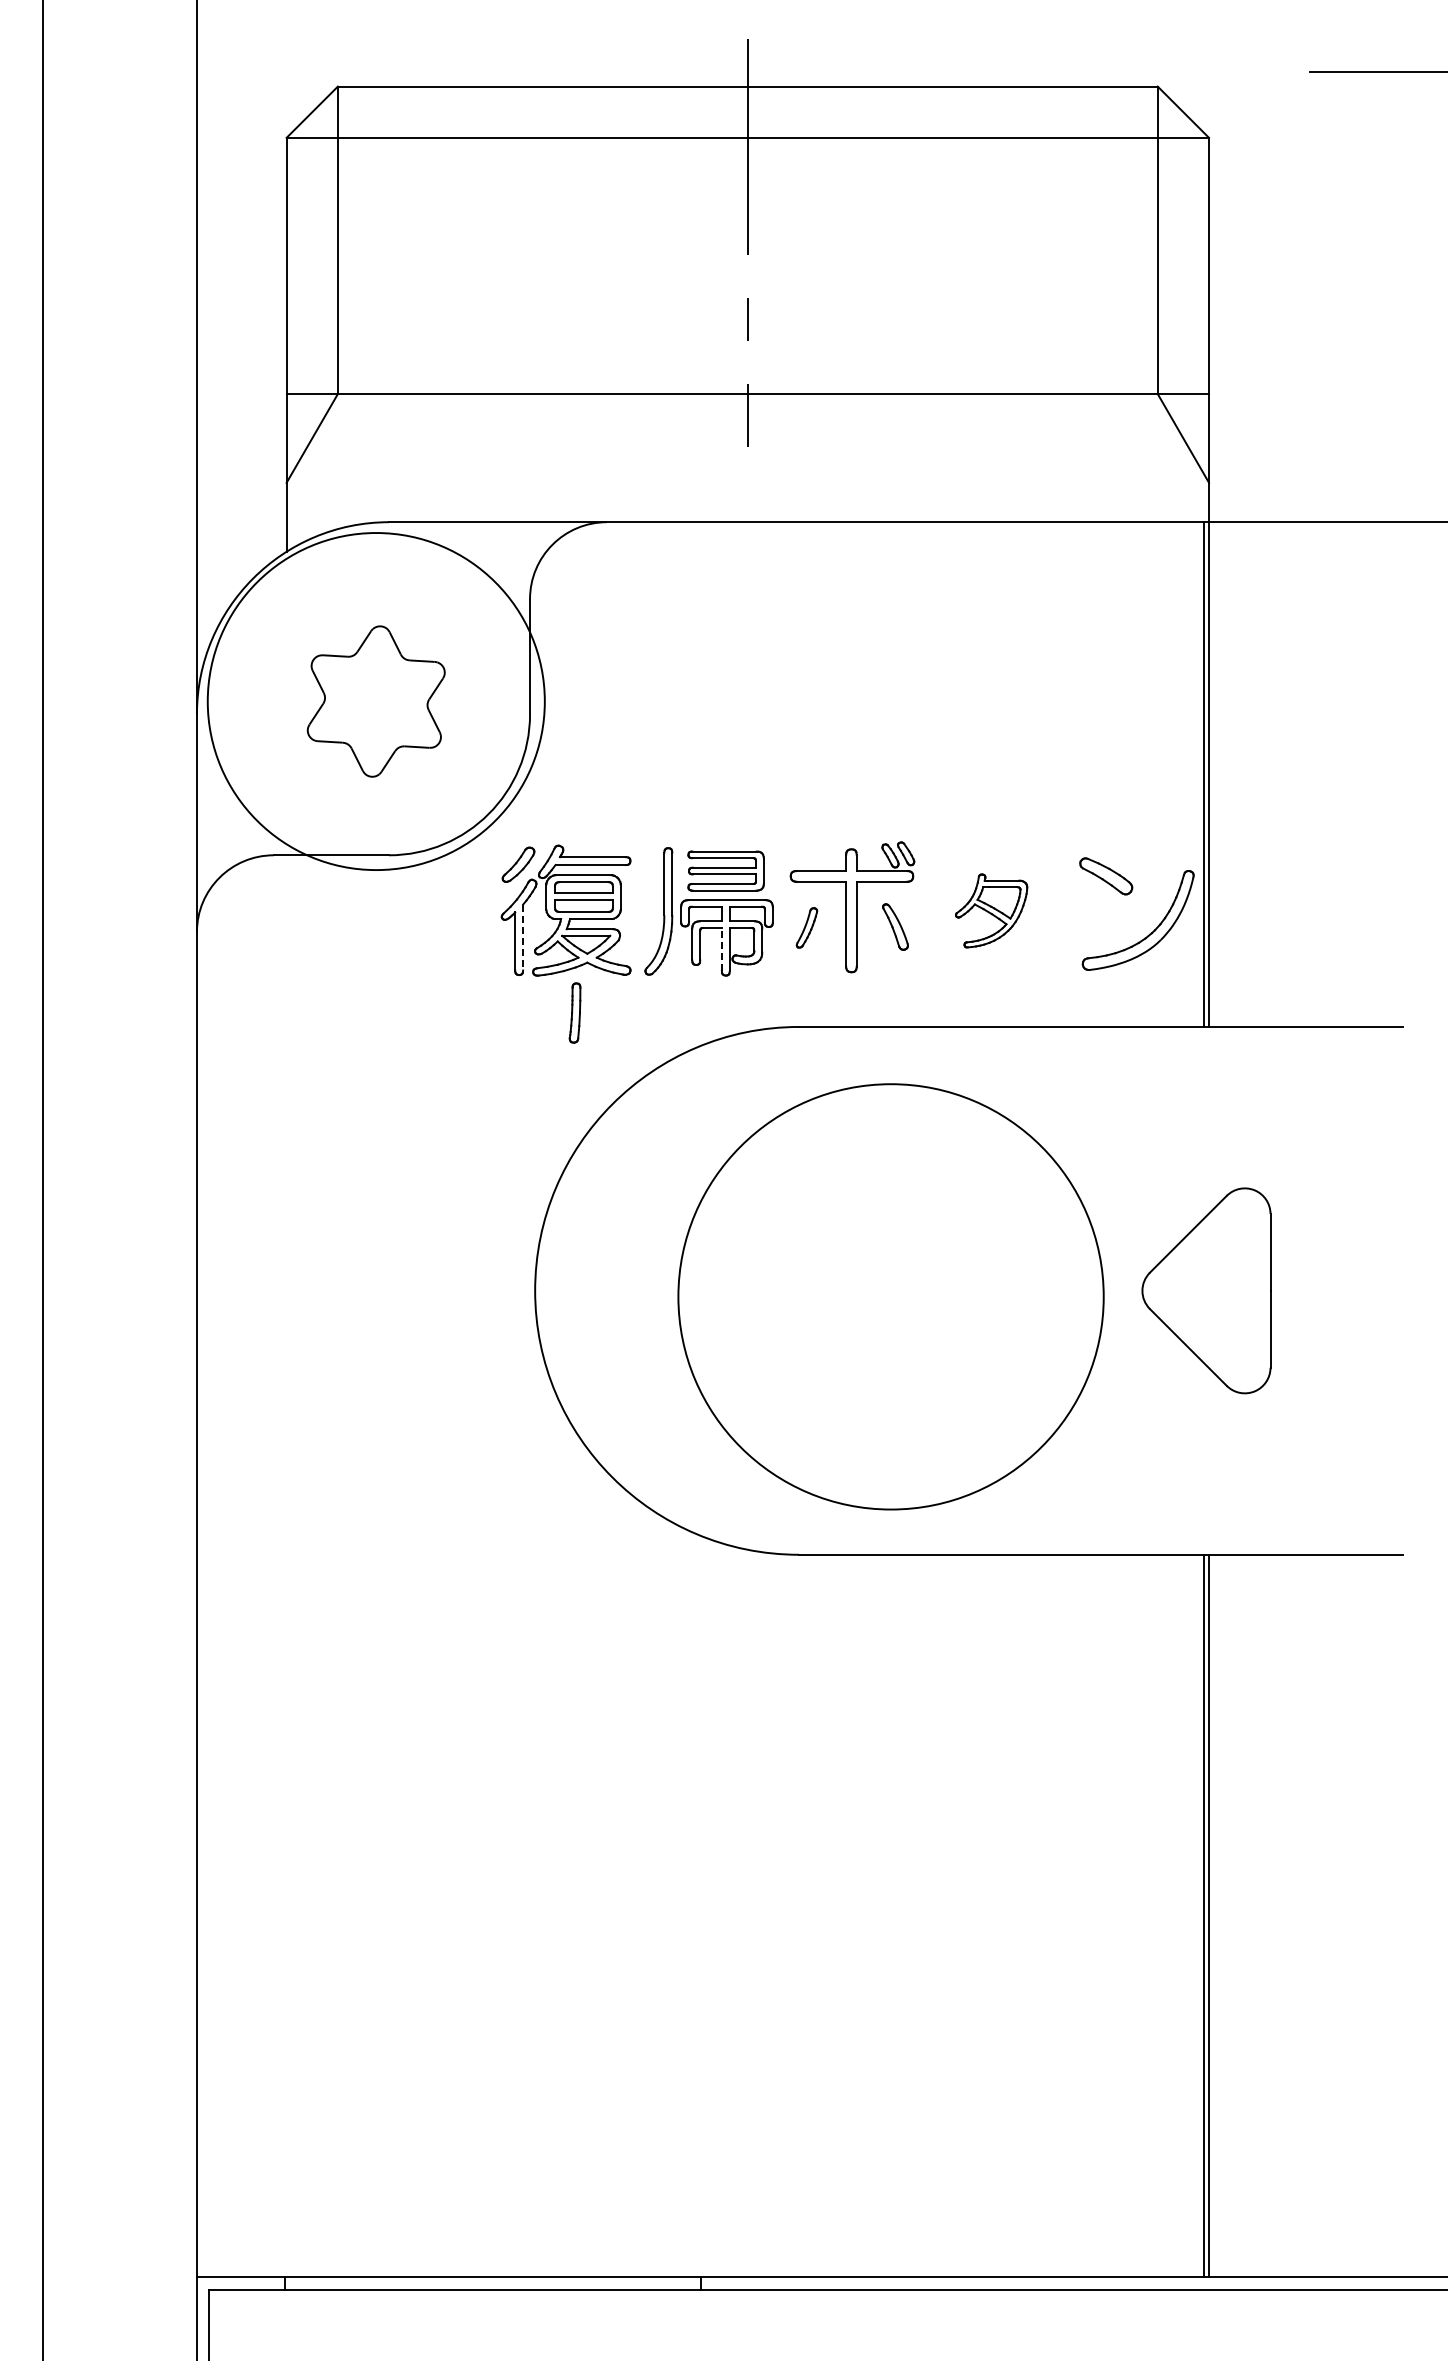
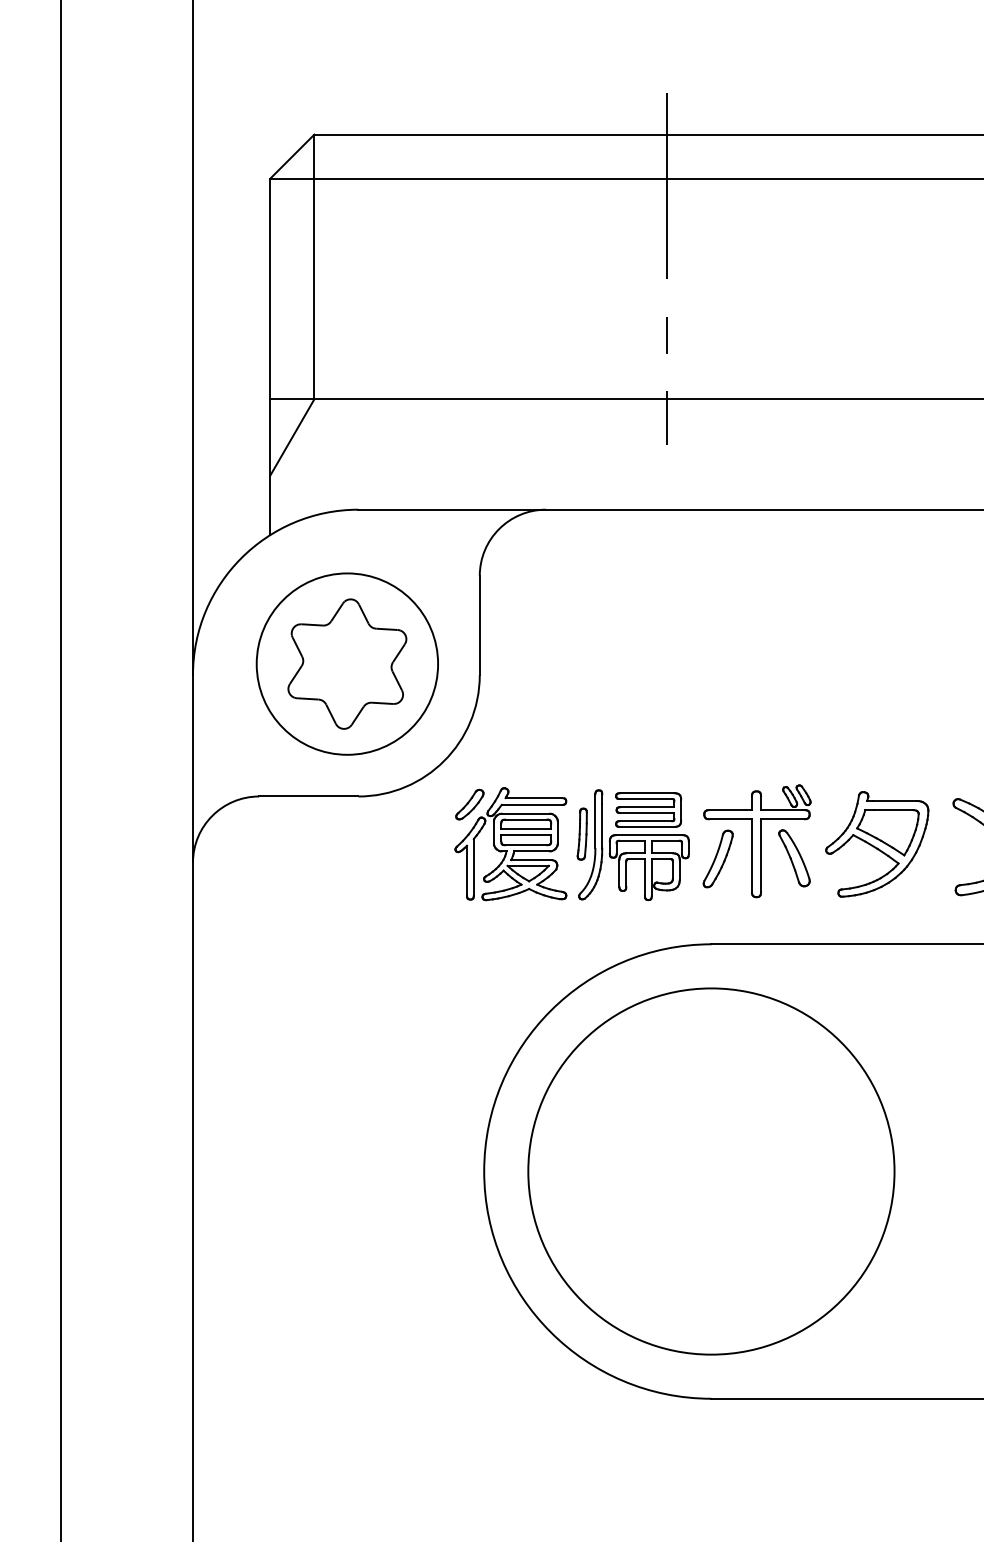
circle: (375, 701) -> (346, 664), size x0.62
part: (991, 910) -> (877, 844), size x1.67
part: (895, 926) -> (794, 857), size x1.43
part: (806, 927) -> (717, 858), size x1.67
line: (523, 937) -> (474, 867), dashed -> solid
line: (721, 949) -> (644, 877), dashed -> solid
part: (574, 1012) -> (581, 833), moved
circle: (890, 1296) -> (710, 1171), moved

